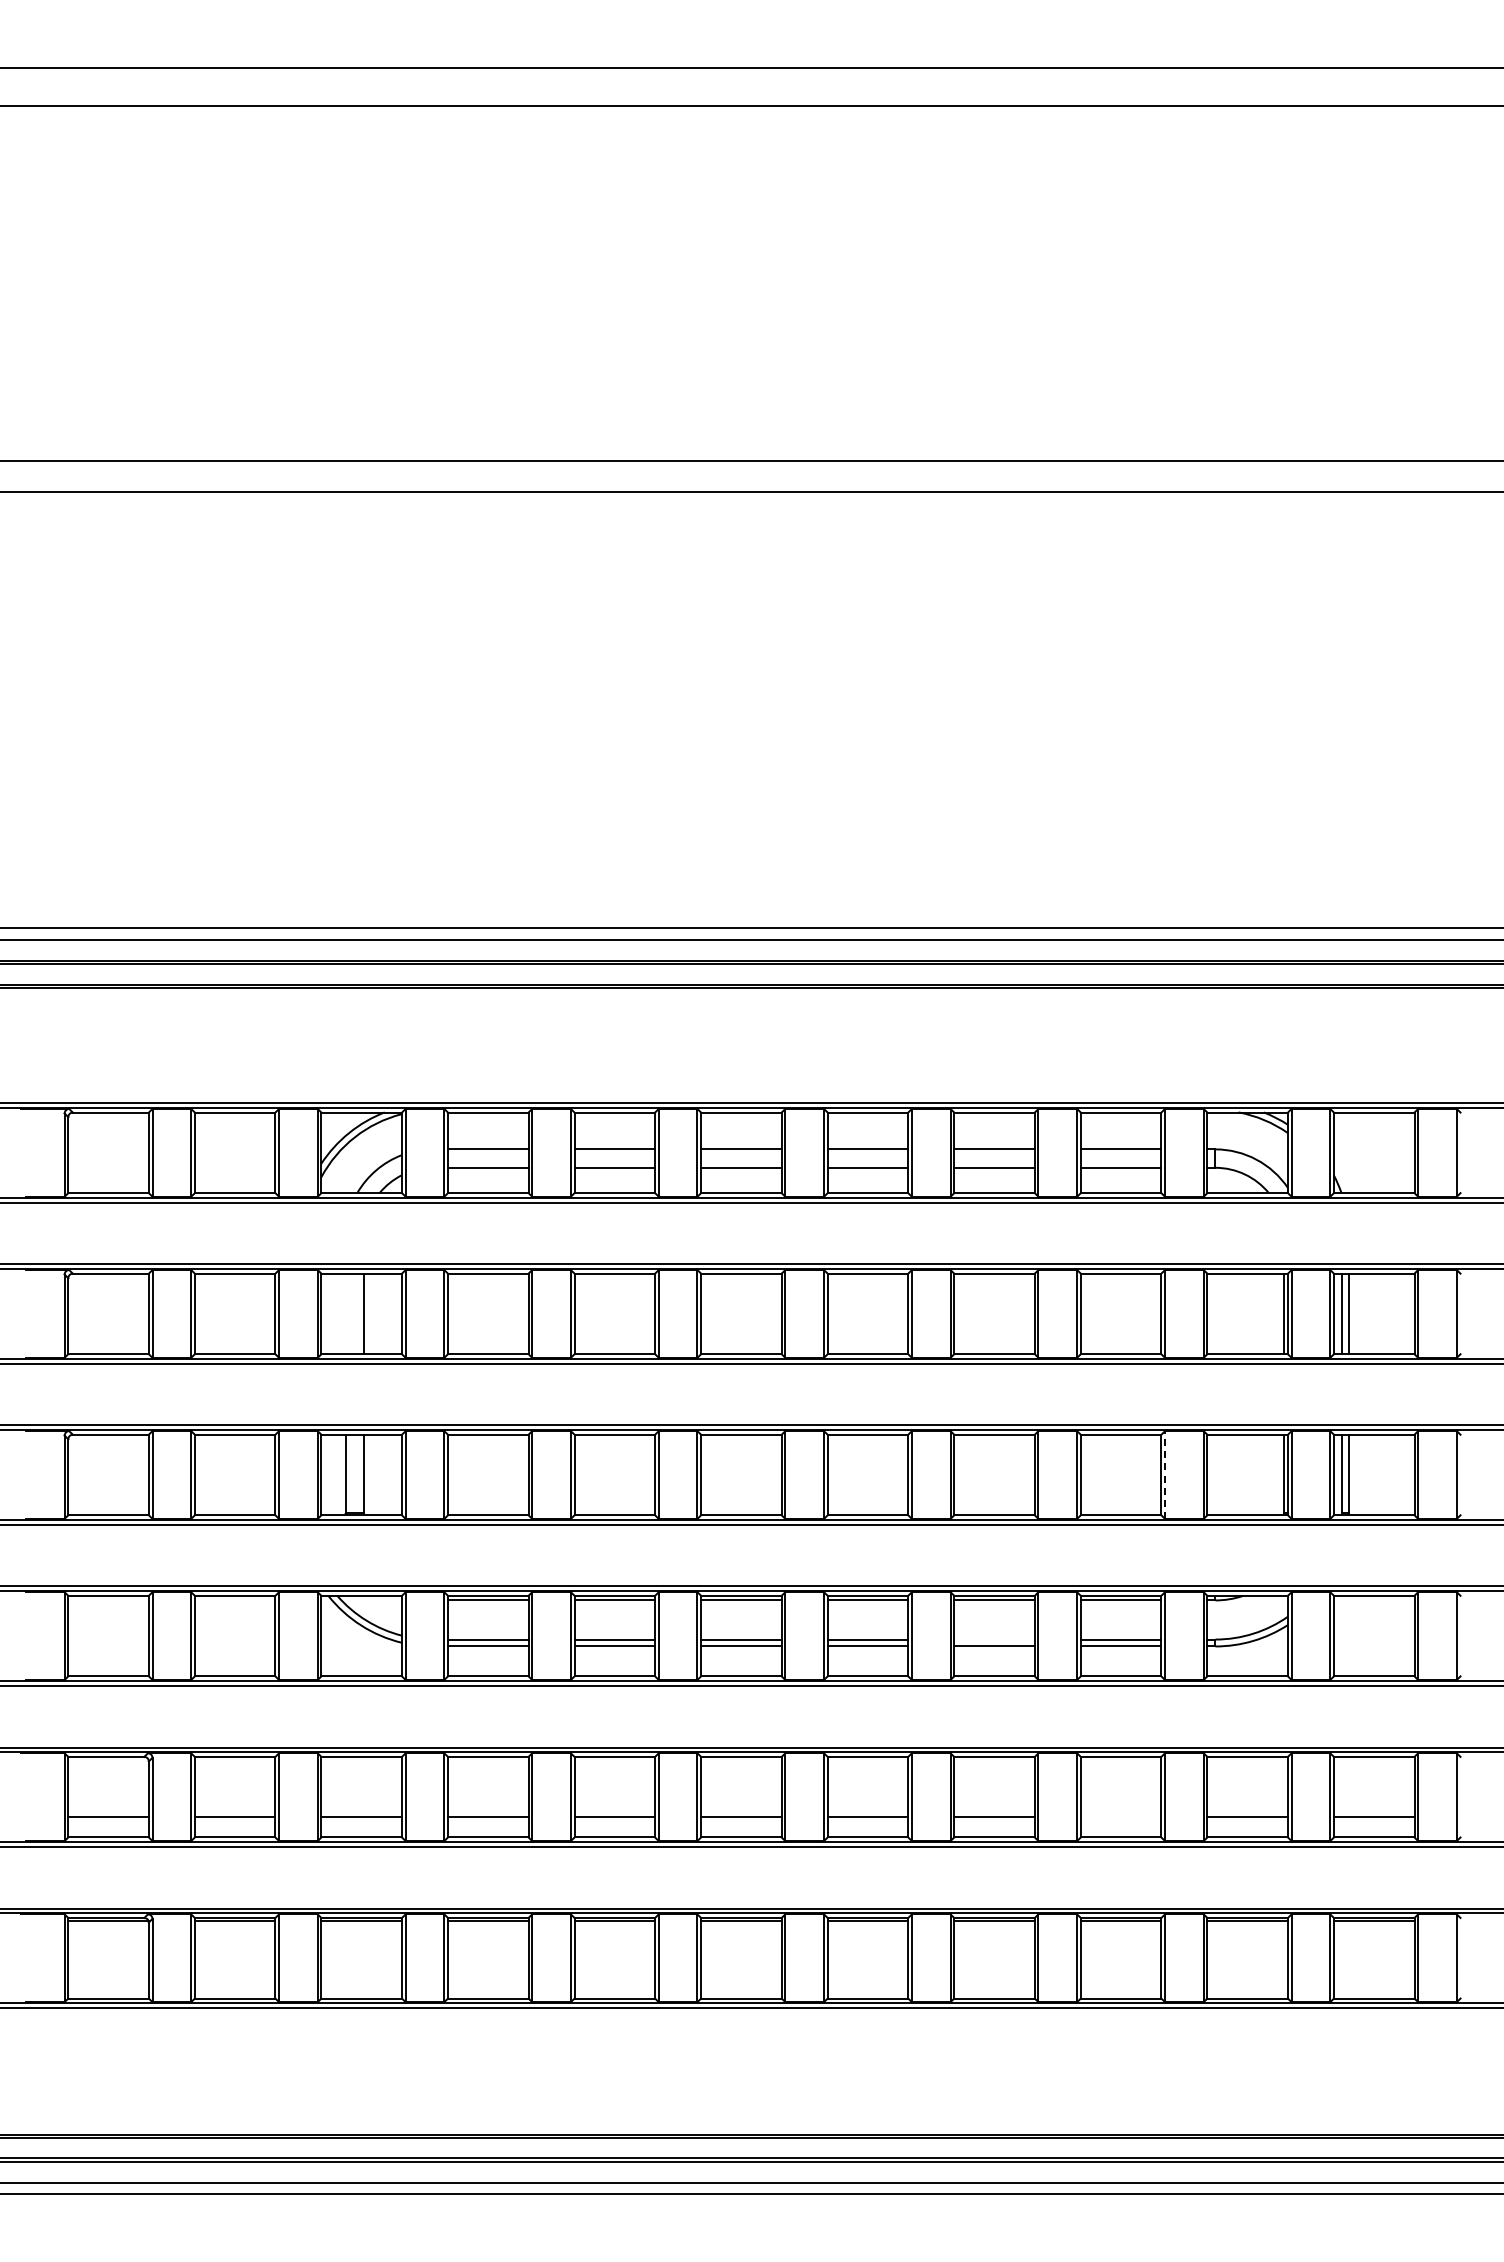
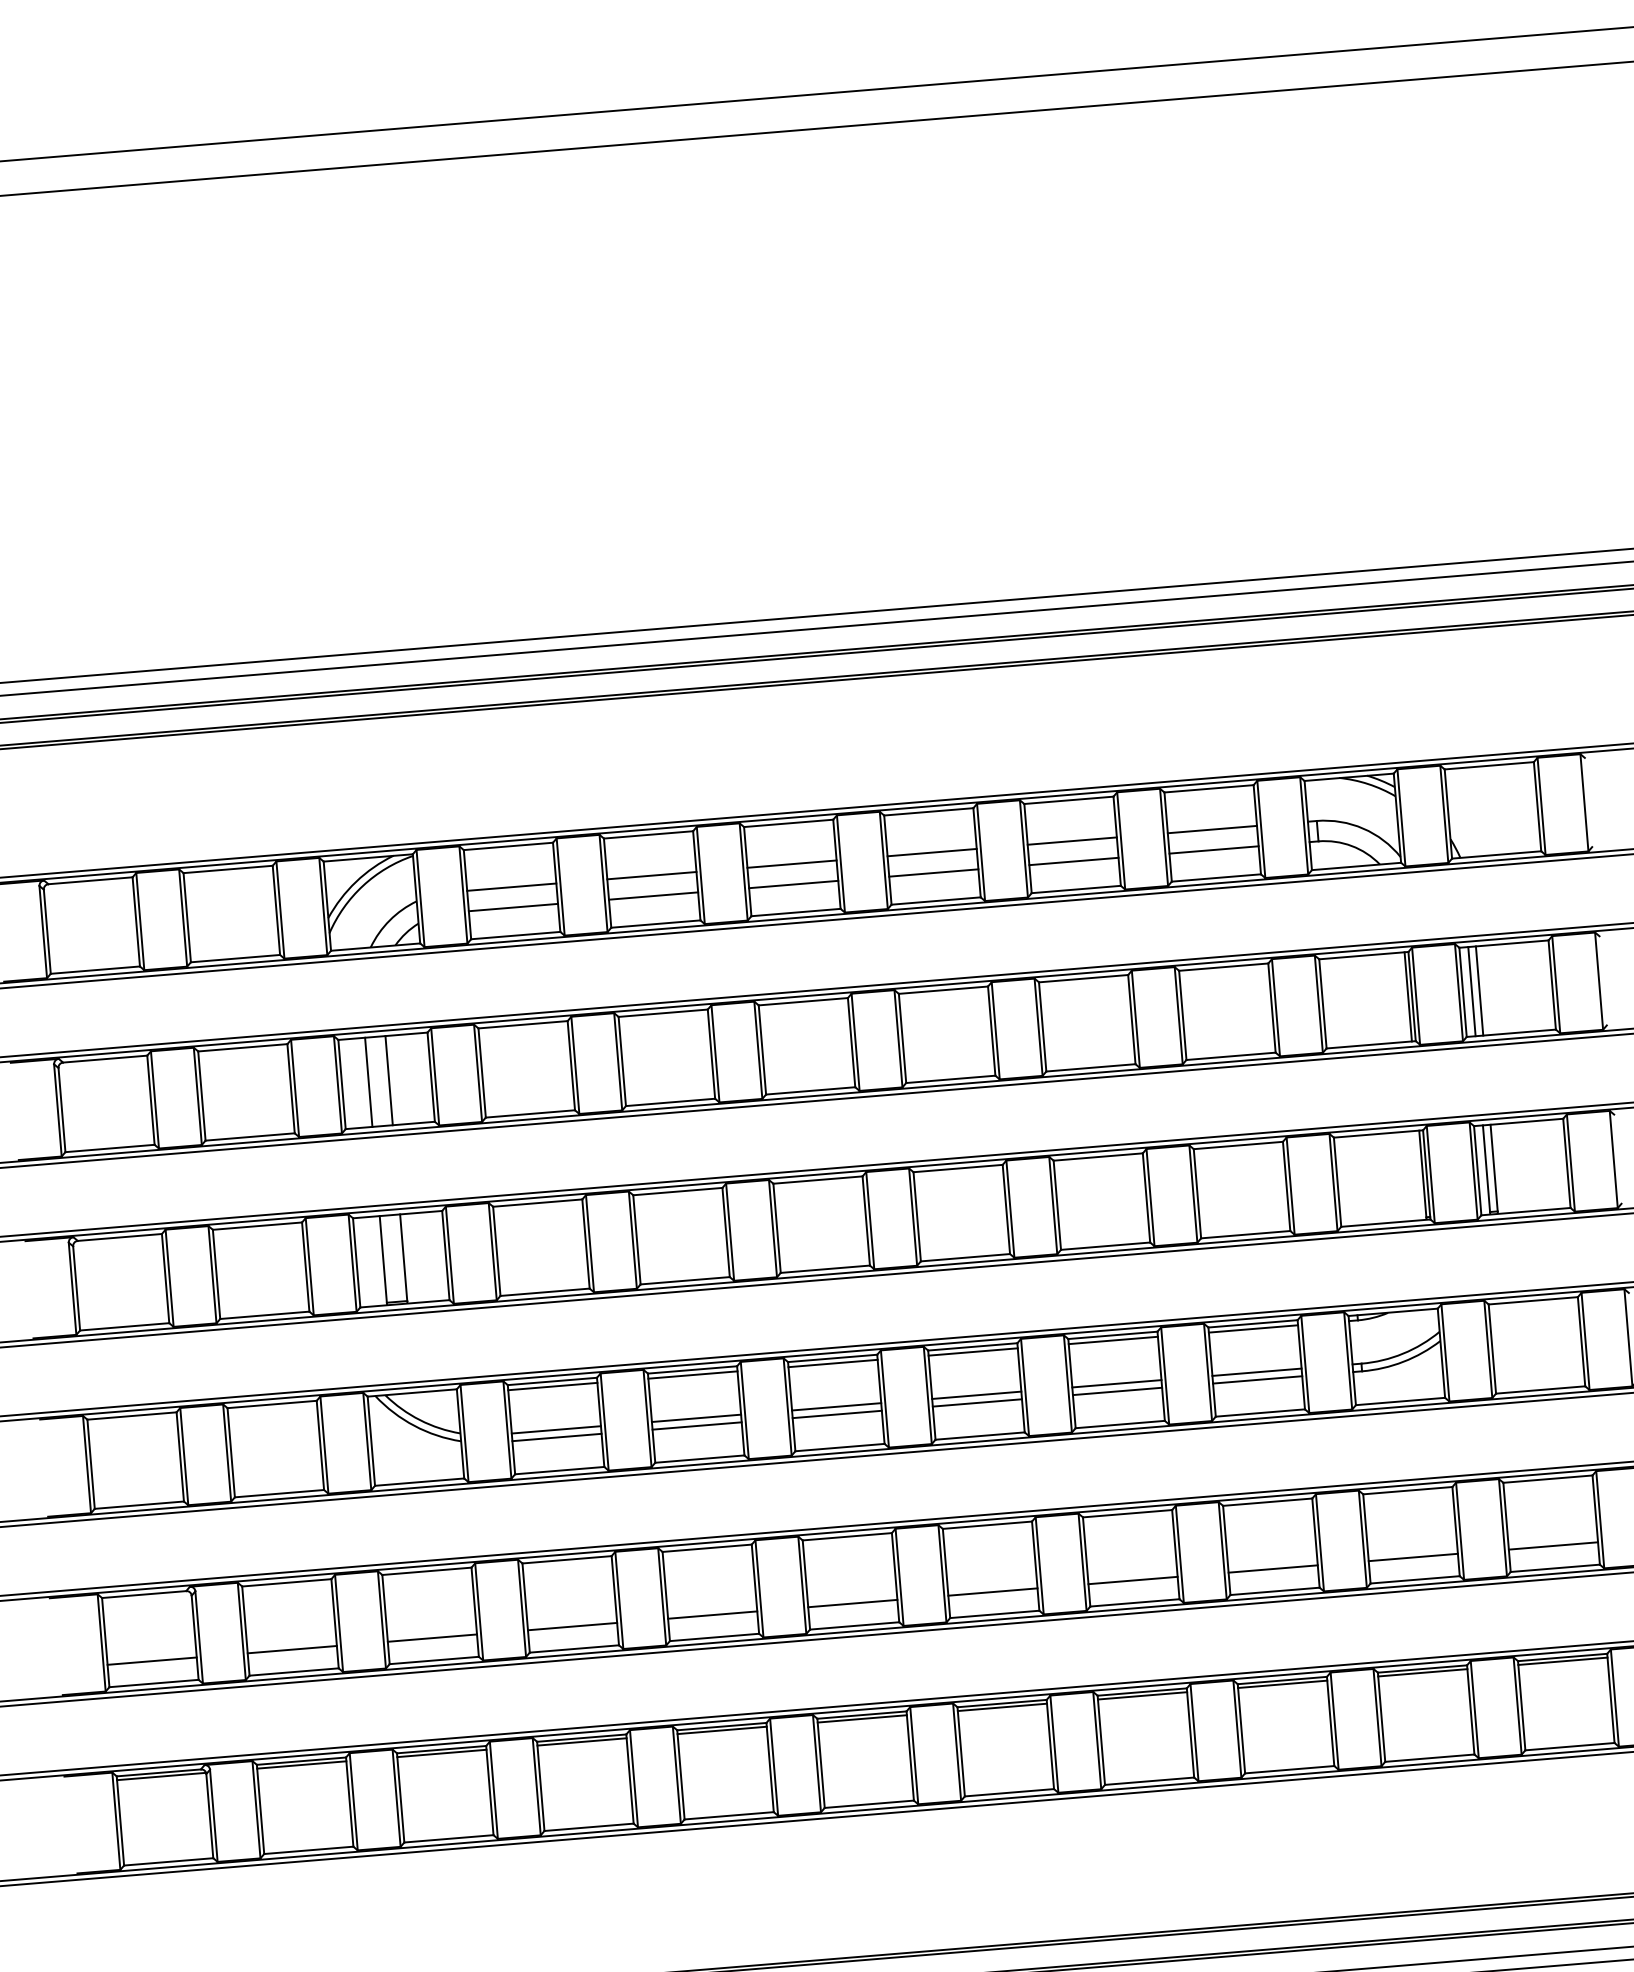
line: (345, 1313) -> (368, 1081), added
line: (1165, 1475) -> (1291, 1186), dashed -> solid
line: (994, 1639) -> (1116, 1383), added
line: (1120, 1817) -> (1272, 1569), added

